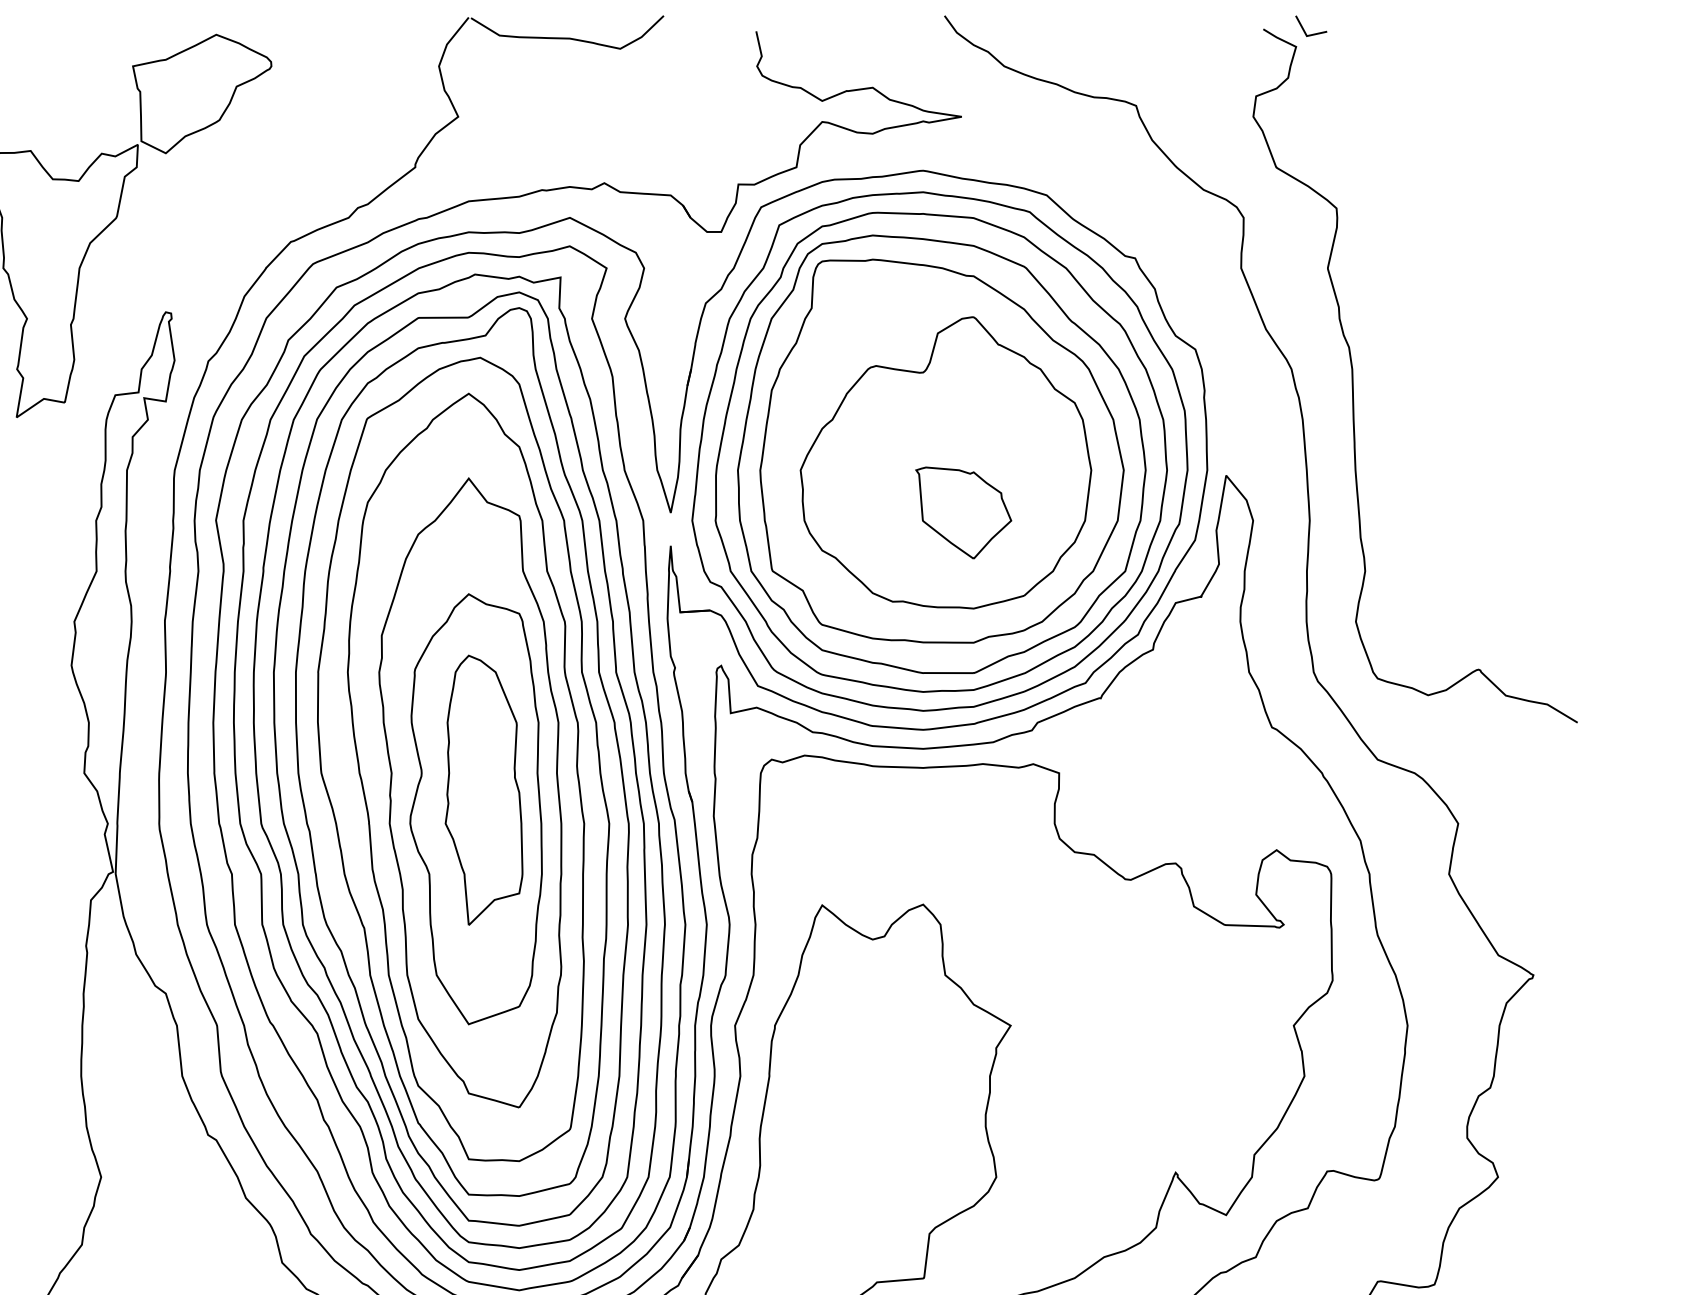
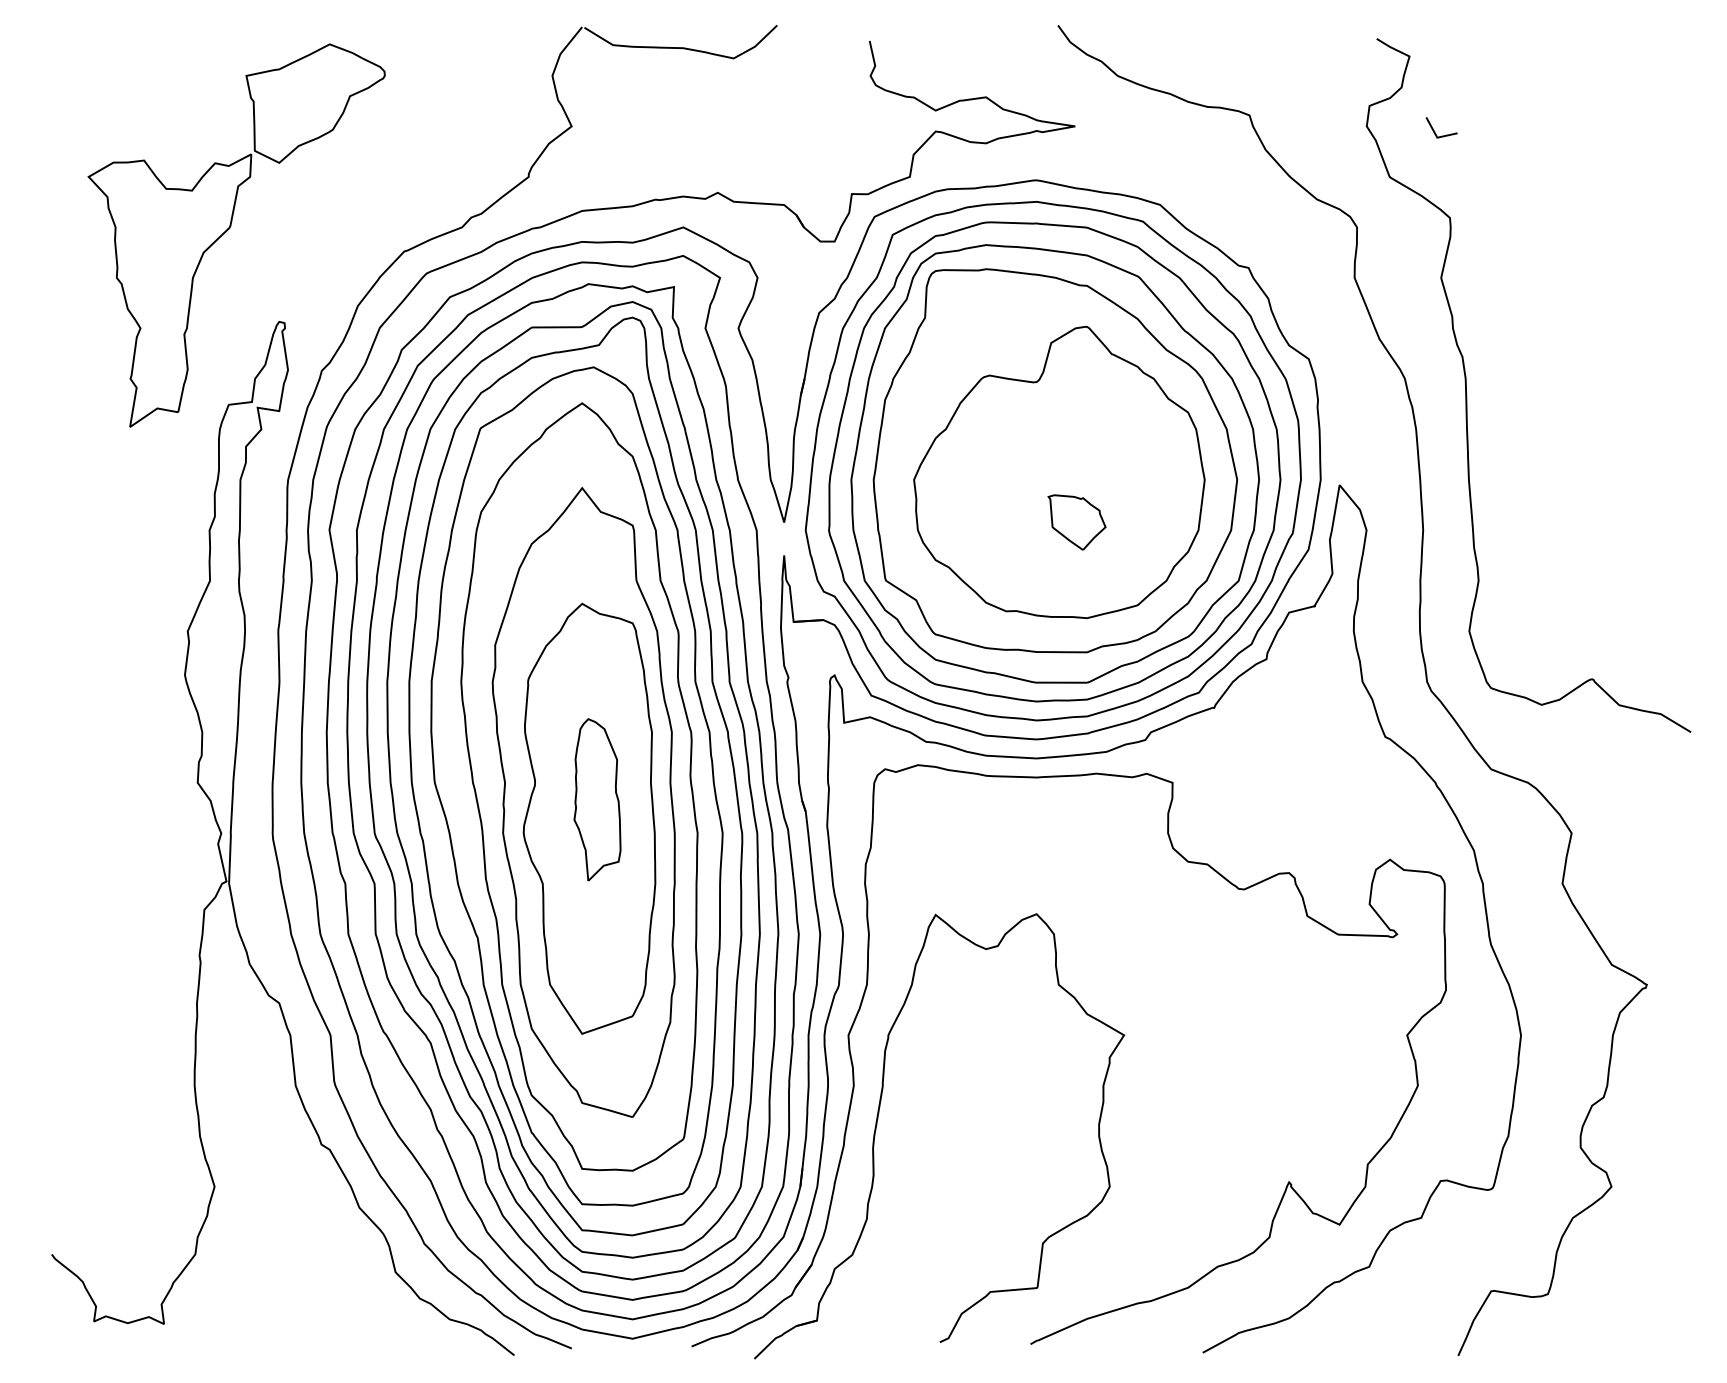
line: (1304, 28) -> (1434, 130), moved
part: (963, 512) -> (1076, 522), size x0.6
part: (484, 789) -> (597, 799), size x0.6

